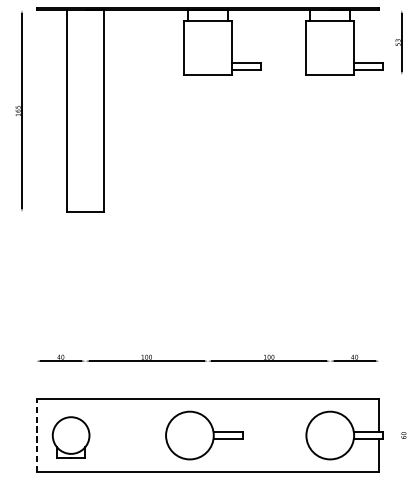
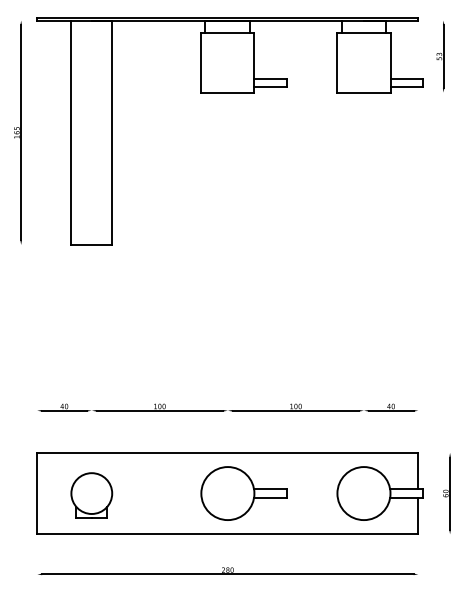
line: (36, 435) -> (37, 493), dashed -> solid
part: (203, 435) -> (243, 493), moved
part: (70, 437) -> (91, 495), moved

